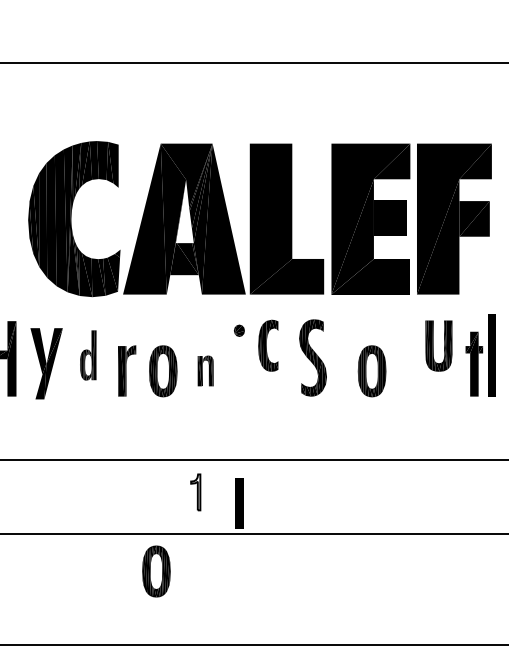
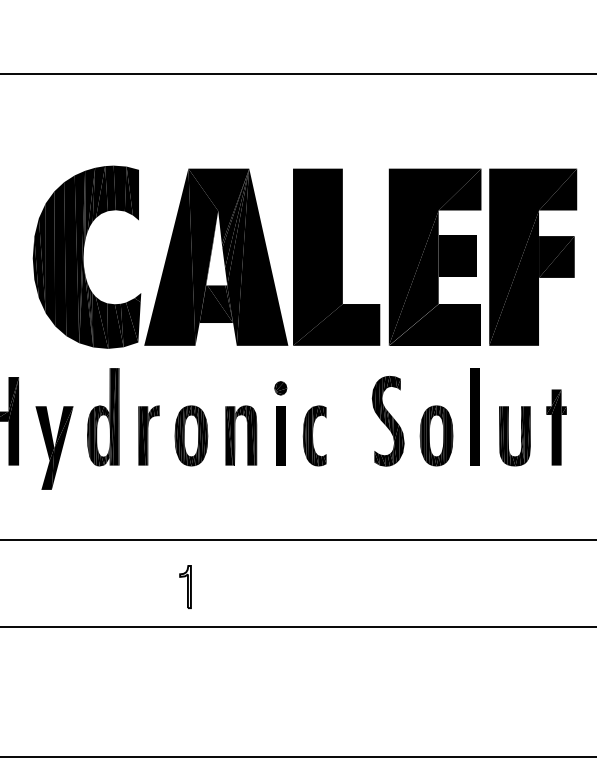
part: (268, 345) -> (314, 435), moved
part: (438, 346) -> (514, 436), moved
part: (491, 354) -> (474, 416), moved
part: (88, 355) -> (103, 417), size x1.67
part: (312, 357) -> (387, 420), moved
part: (46, 363) -> (54, 447), moved
part: (205, 370) -> (241, 435), size x1.67
part: (195, 491) -> (185, 586), moved
part: (239, 503) -> (280, 435), moved
part: (156, 571) -> (183, 670), removed

